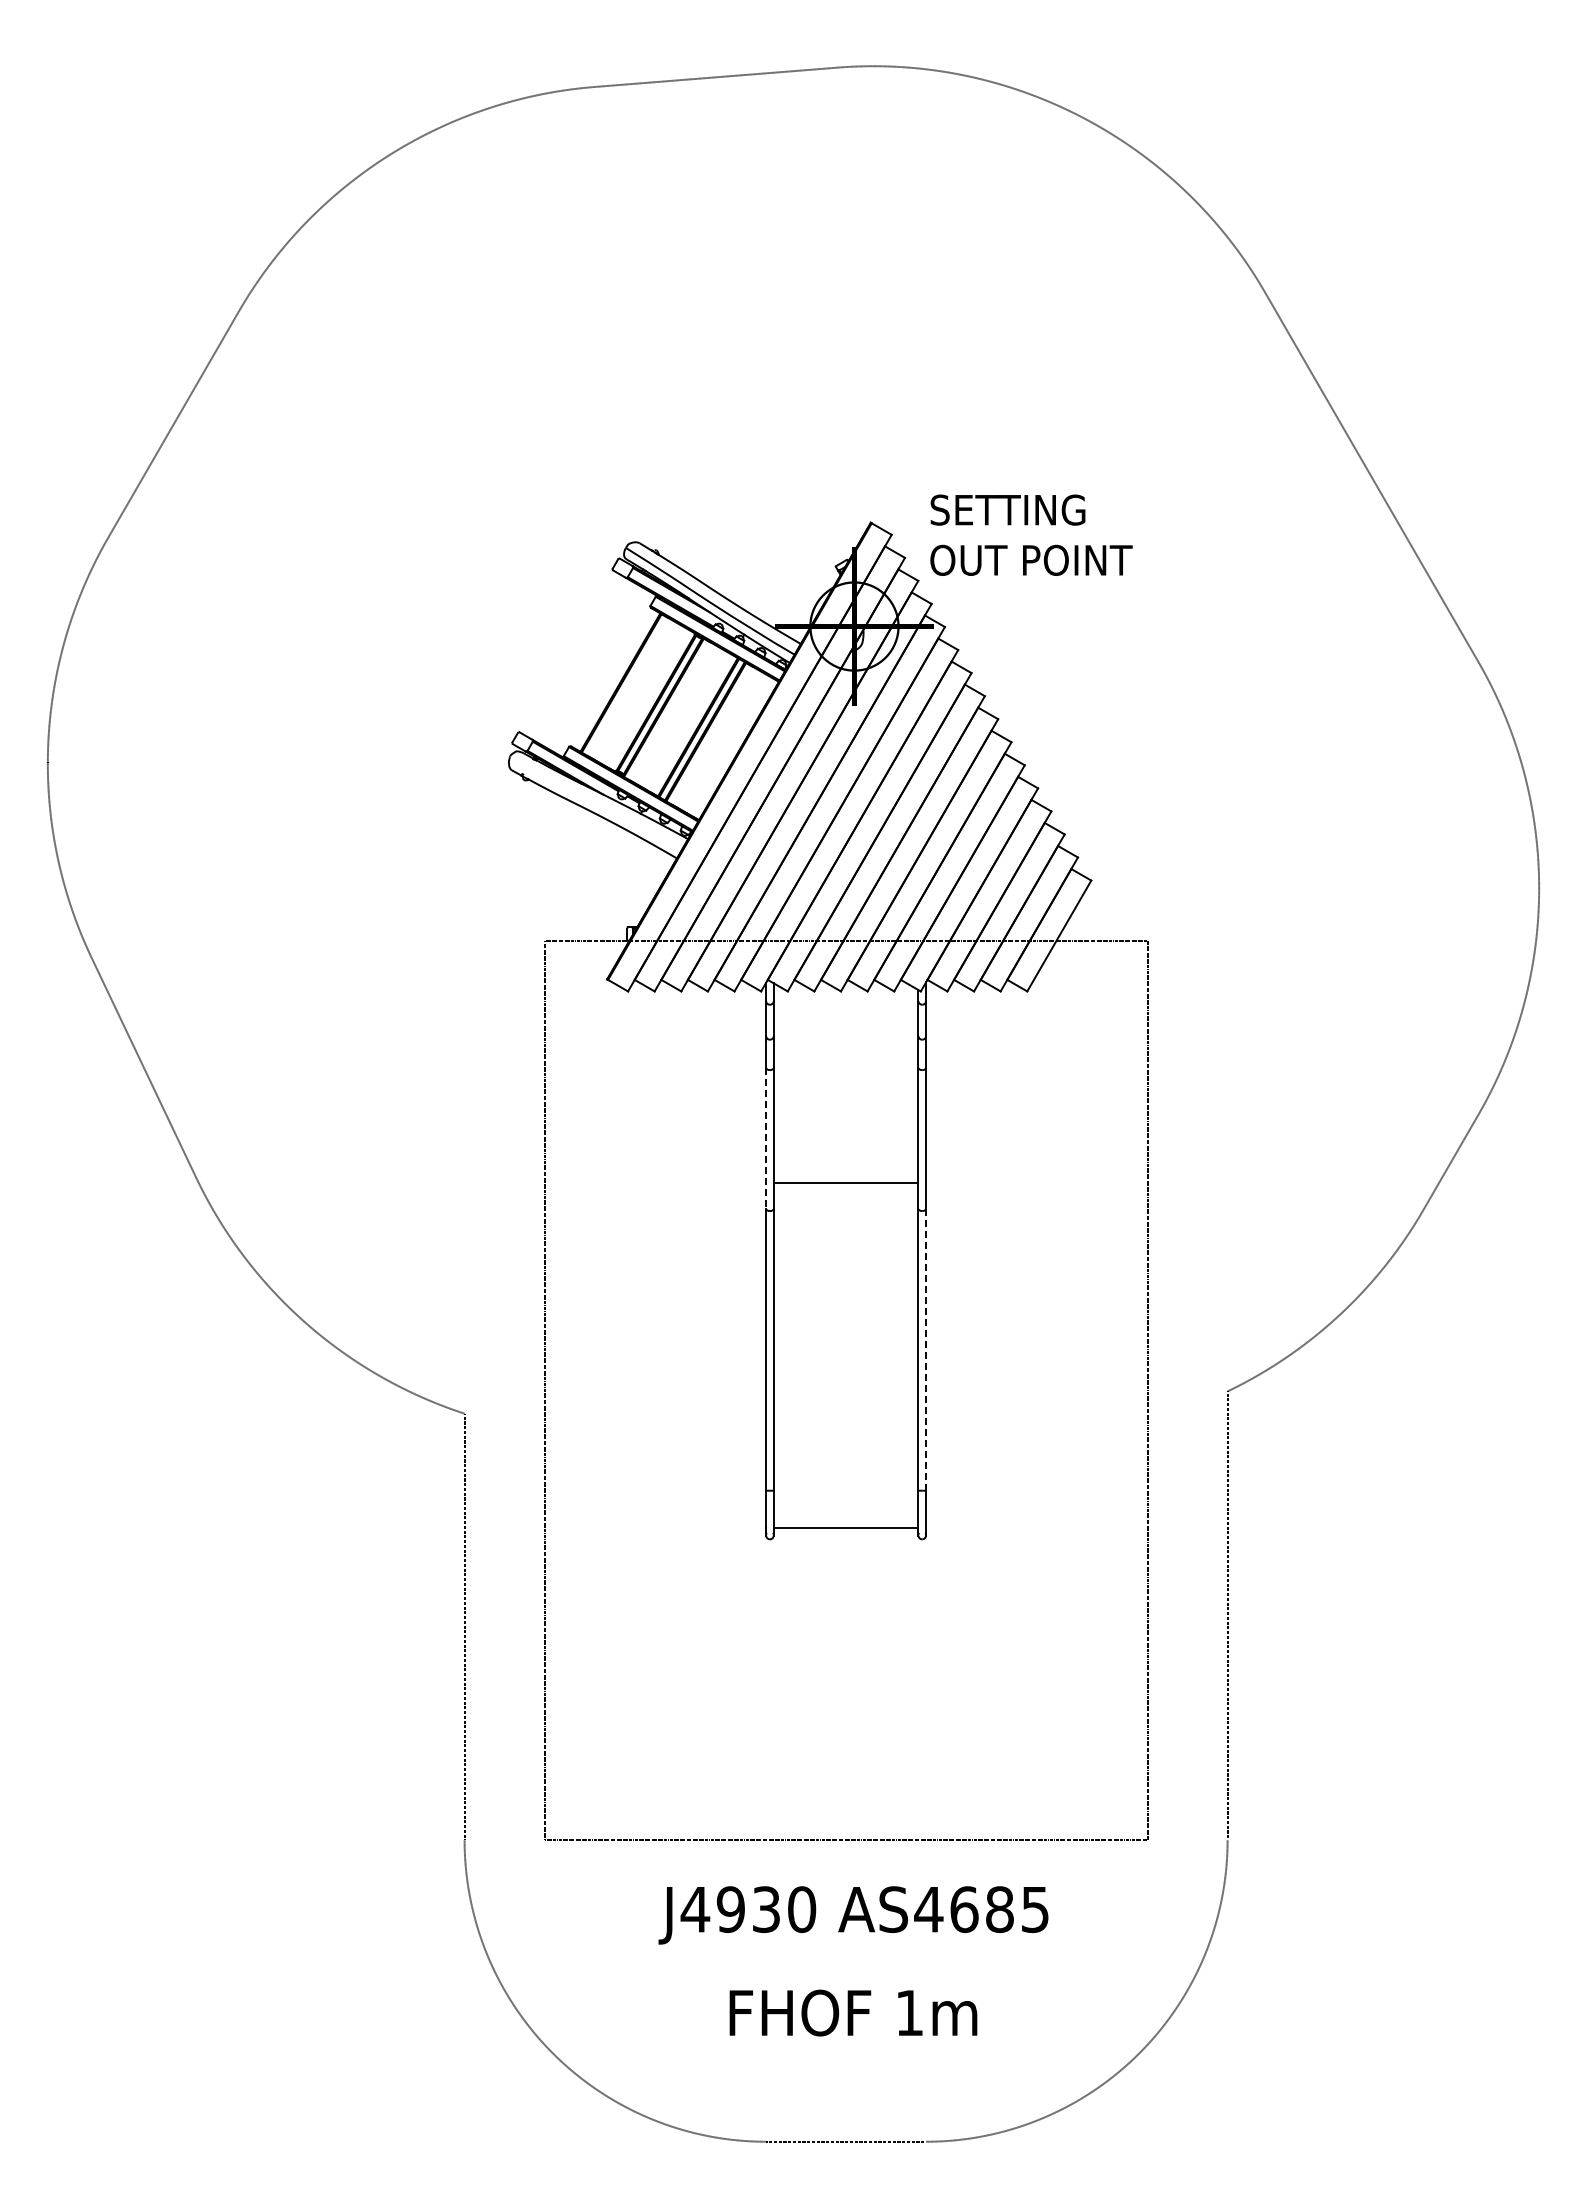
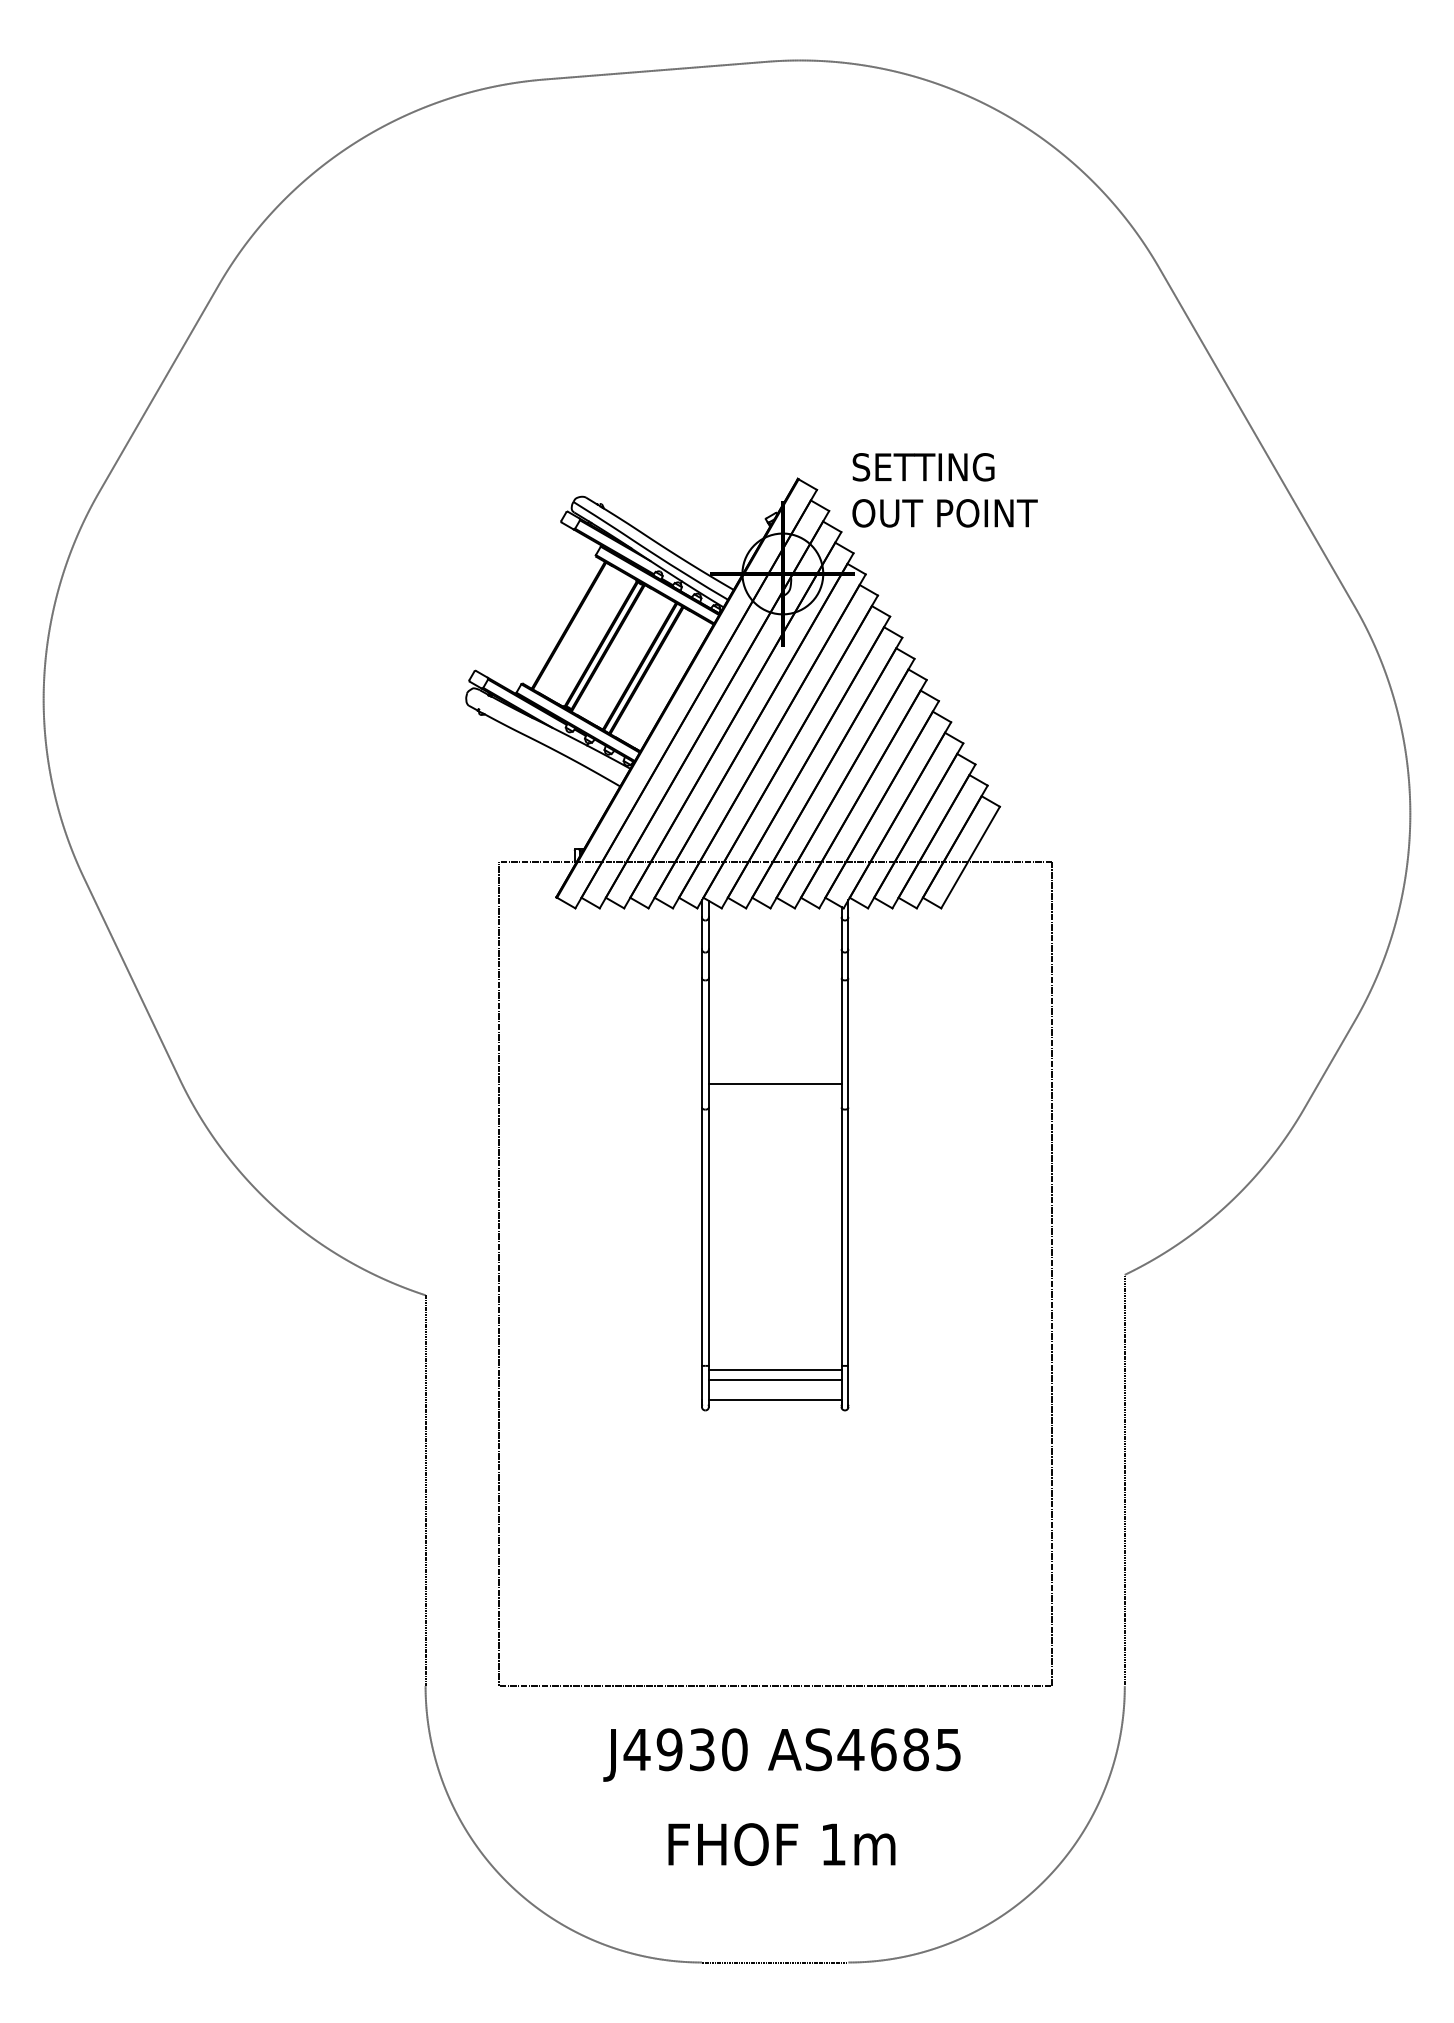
line: (766, 1138) -> (702, 1043), dashed -> solid
line: (926, 1349) -> (848, 1236), dashed -> solid
line: (845, 1494) -> (774, 1369), added
line: (845, 1505) -> (774, 1379), added

